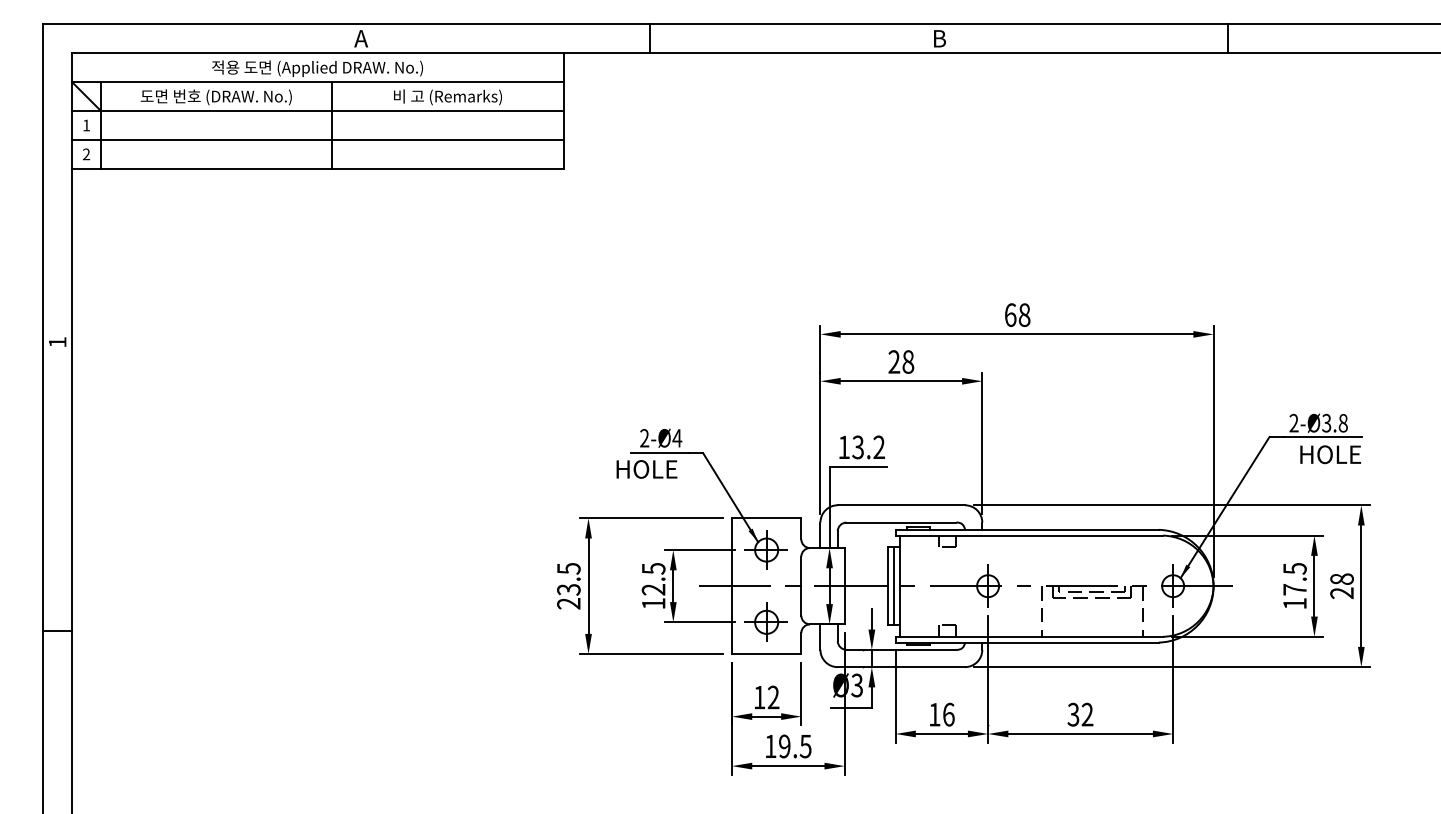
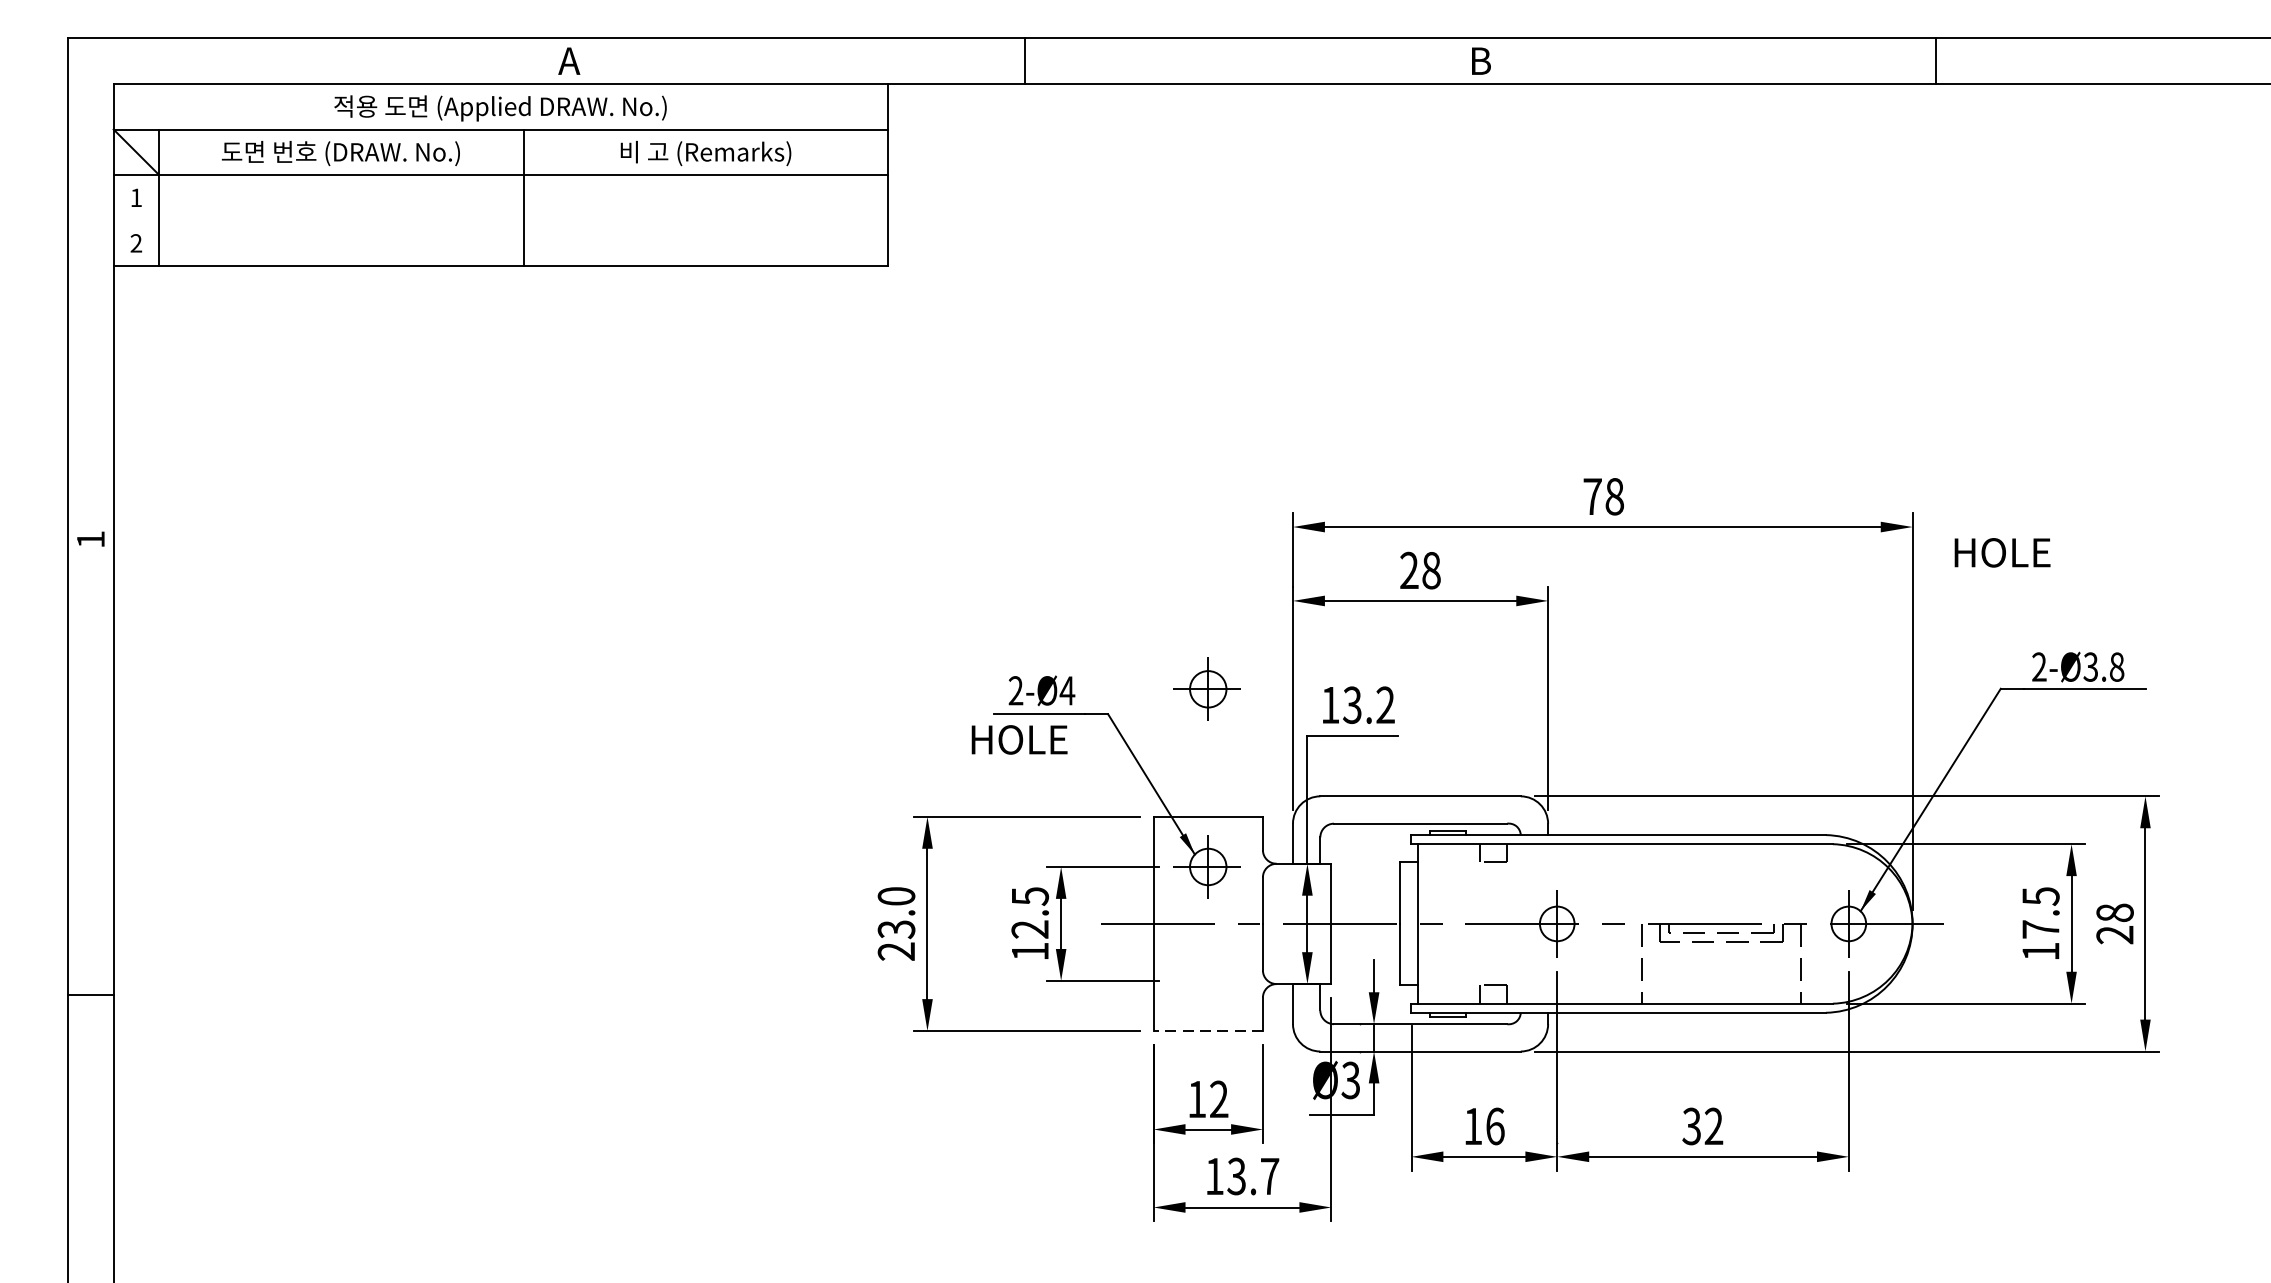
line: (317, 139) -> (500, 219), removed
text: (1010, 315) -> (1592, 497), 68 -> 78
text: (1330, 454) -> (2002, 552), moved
text: (568, 568) -> (895, 896), 23.5 -> 23.0
line: (894, 586) -> (1409, 924), removed
part: (765, 621) -> (1206, 687), moved
line: (766, 654) -> (1207, 1031), solid -> dashed
text: (794, 746) -> (1252, 1176), 19.5 -> 13.7

